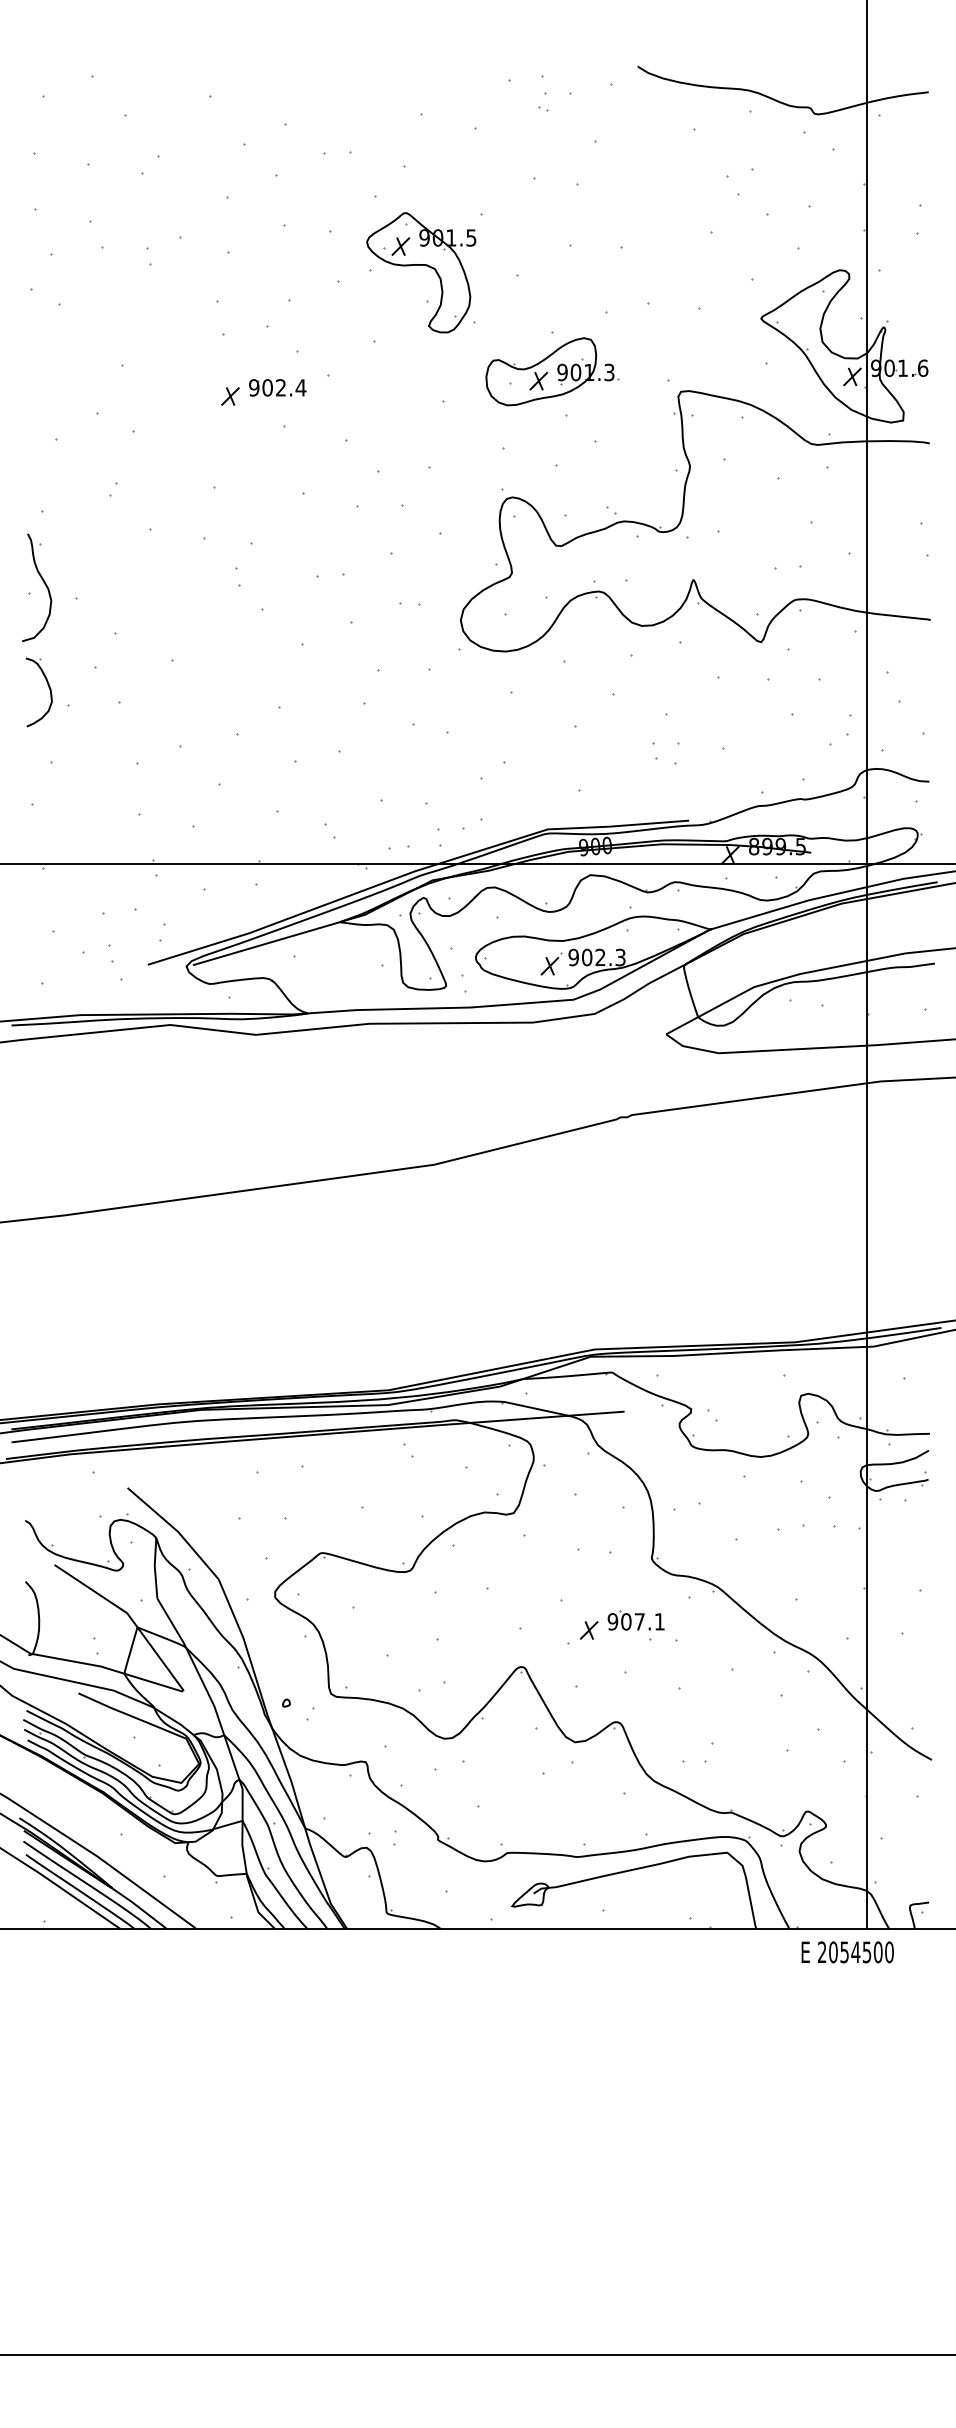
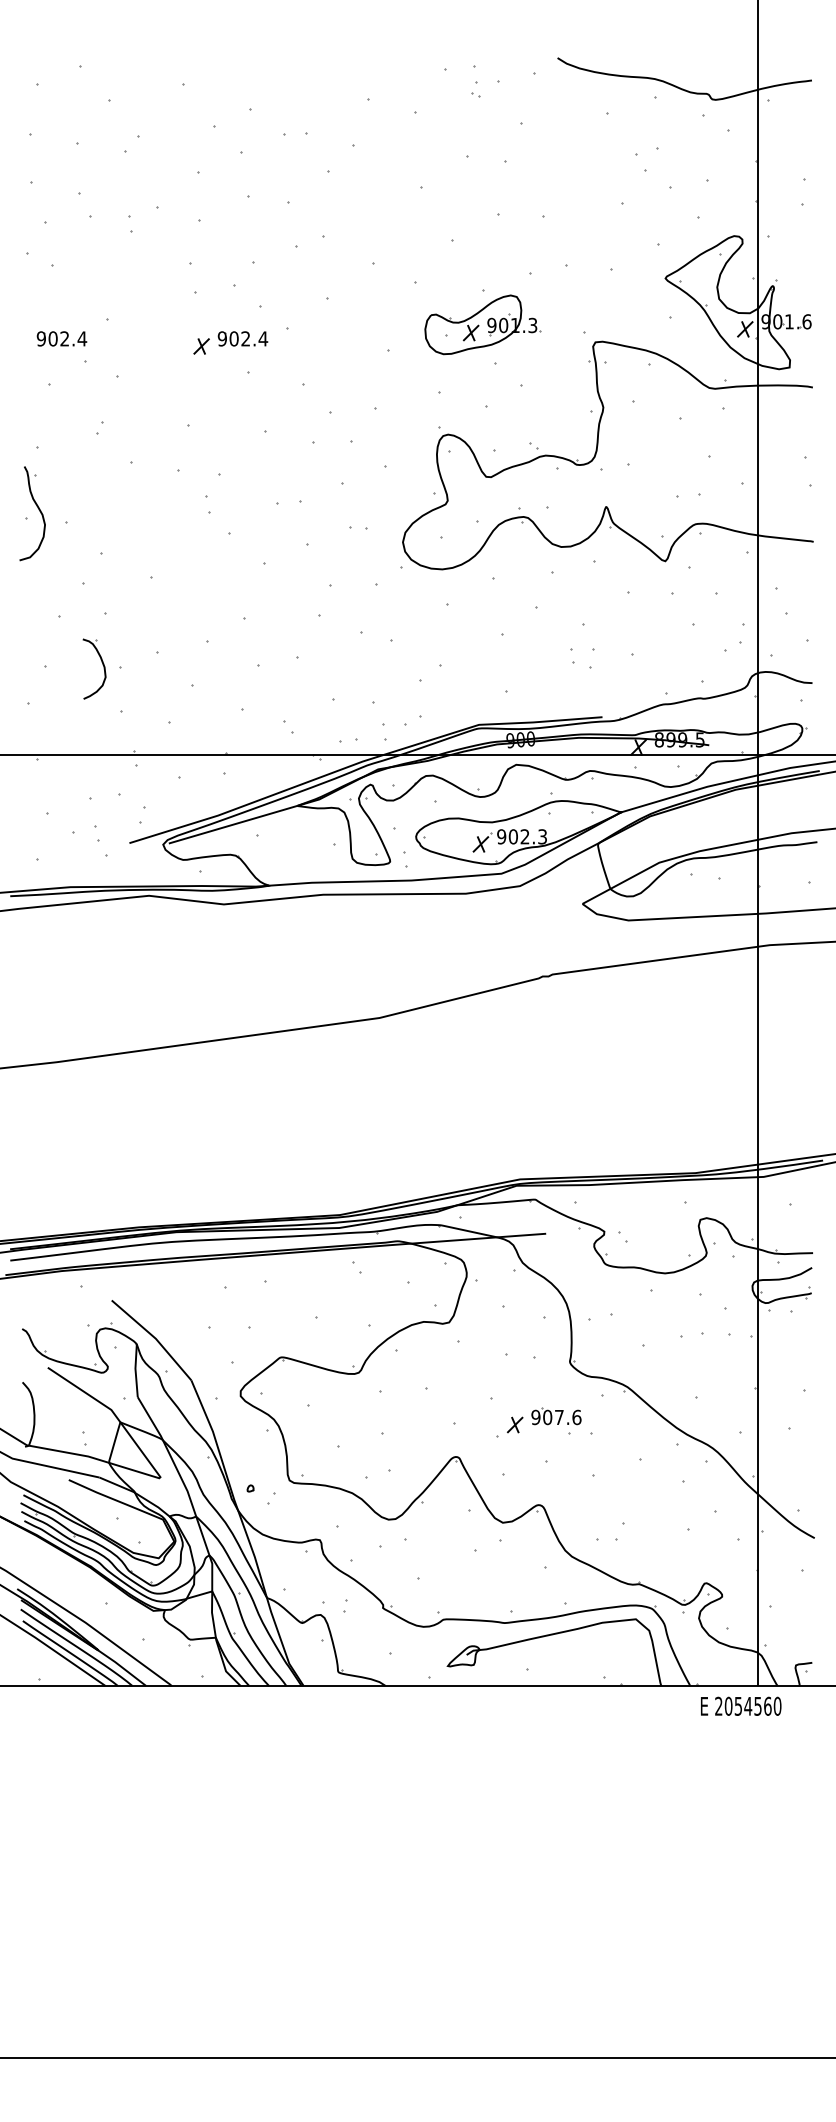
part: (421, 272) -> (368, 238), removed
part: (70, 387) -> (61, 338), added
part: (48, 688) -> (102, 665), moved
text: (659, 1621) -> (576, 1417), 907.1 -> 907.6
text: (877, 1951) -> (767, 1705), 2054500 -> 2054560

